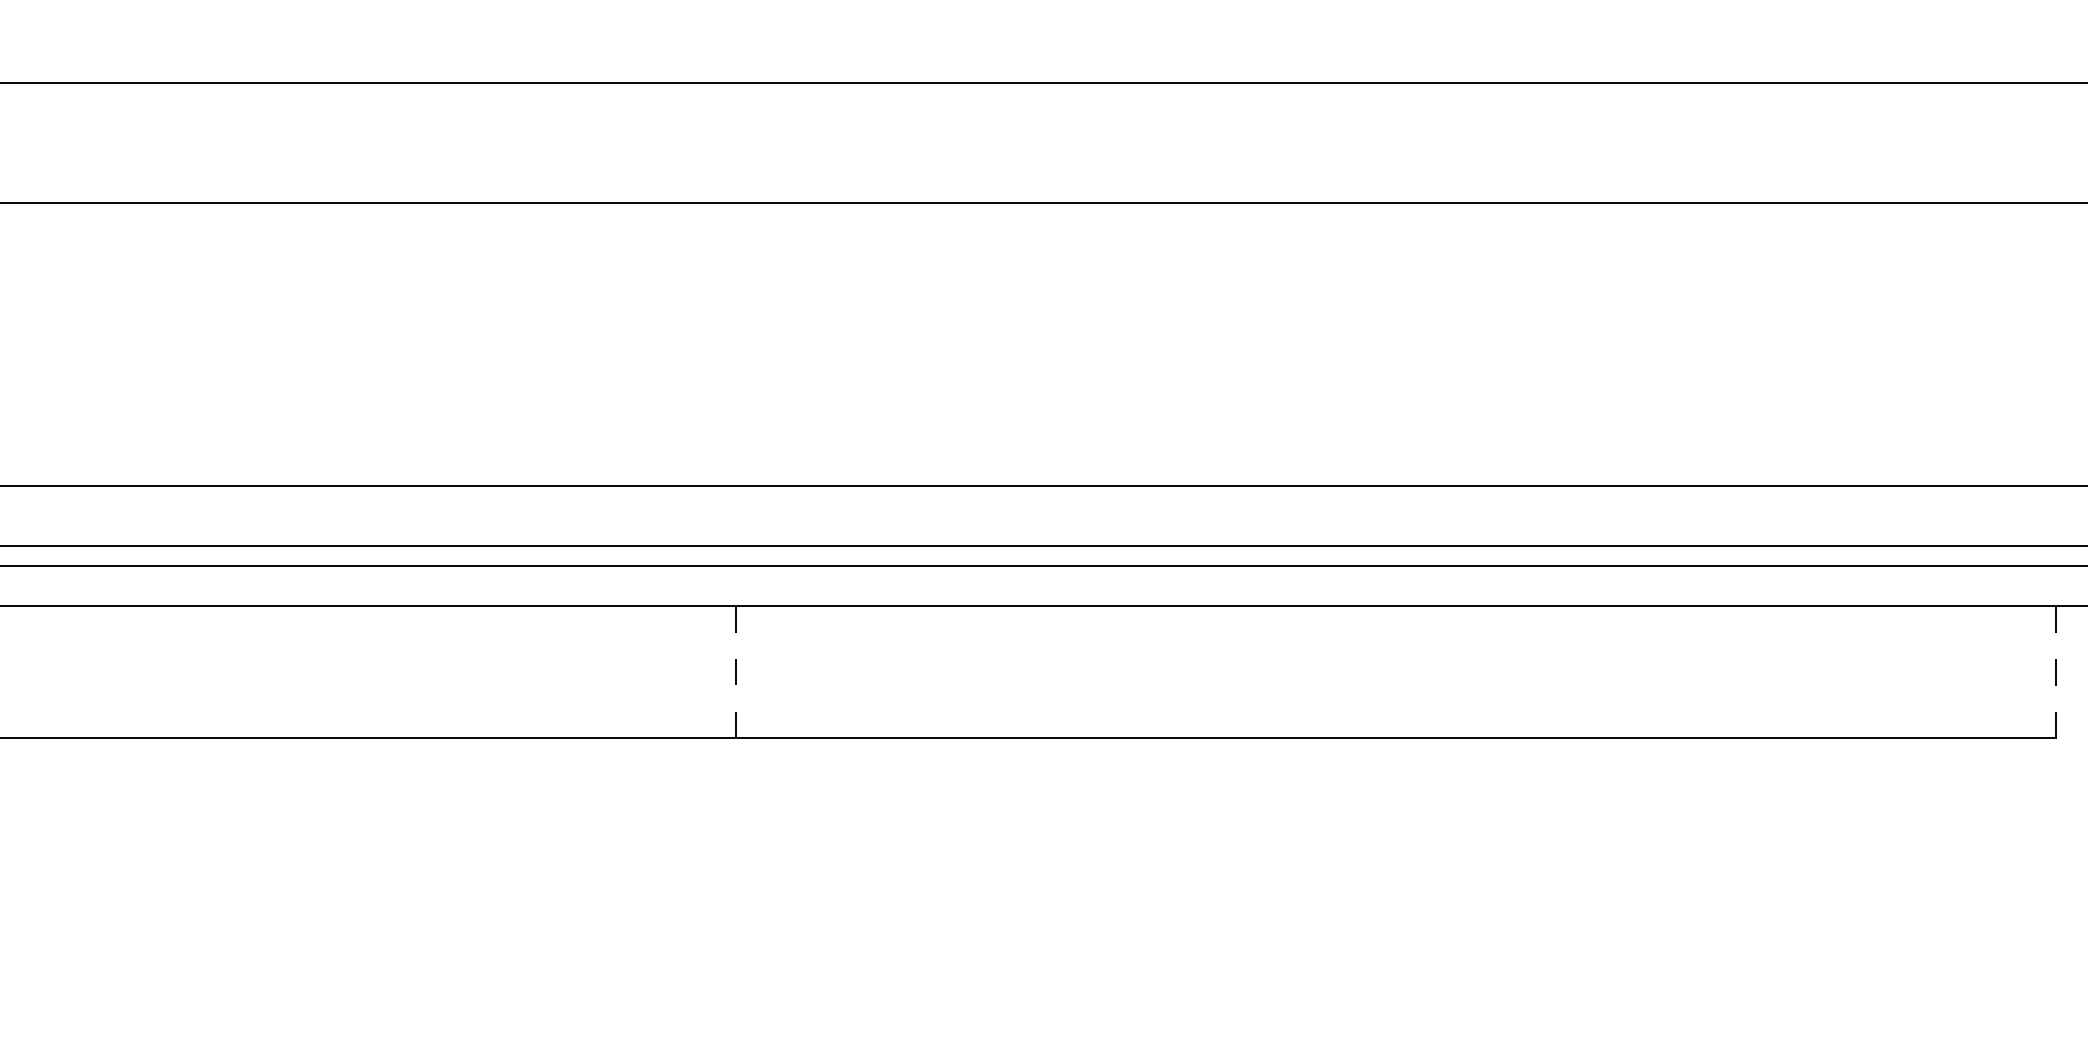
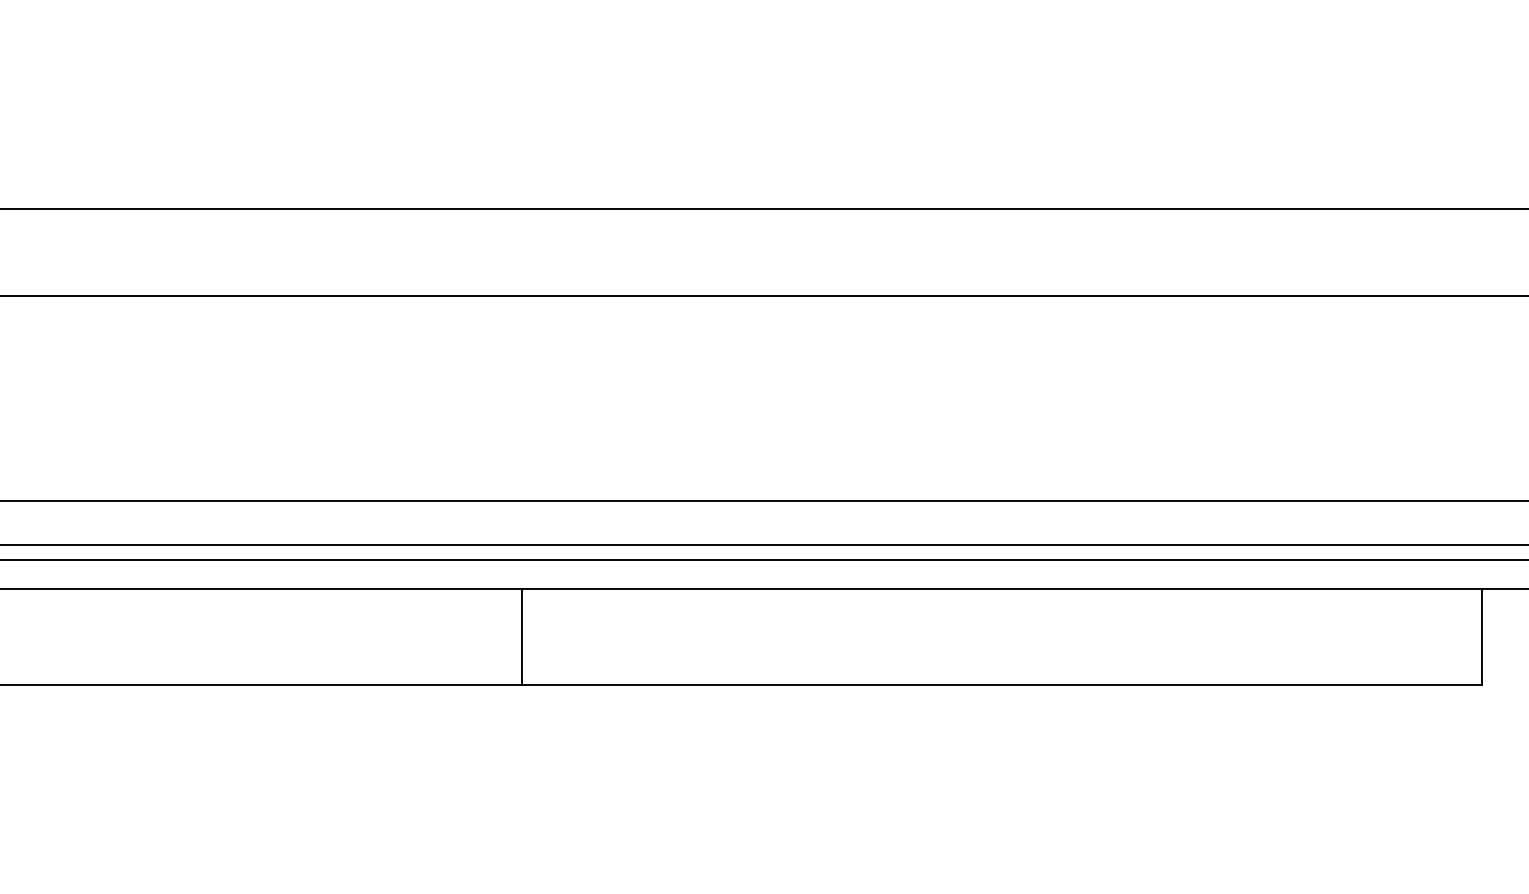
line: (735, 671) -> (522, 636), dashed -> solid
line: (2055, 671) -> (1481, 636), dashed -> solid

